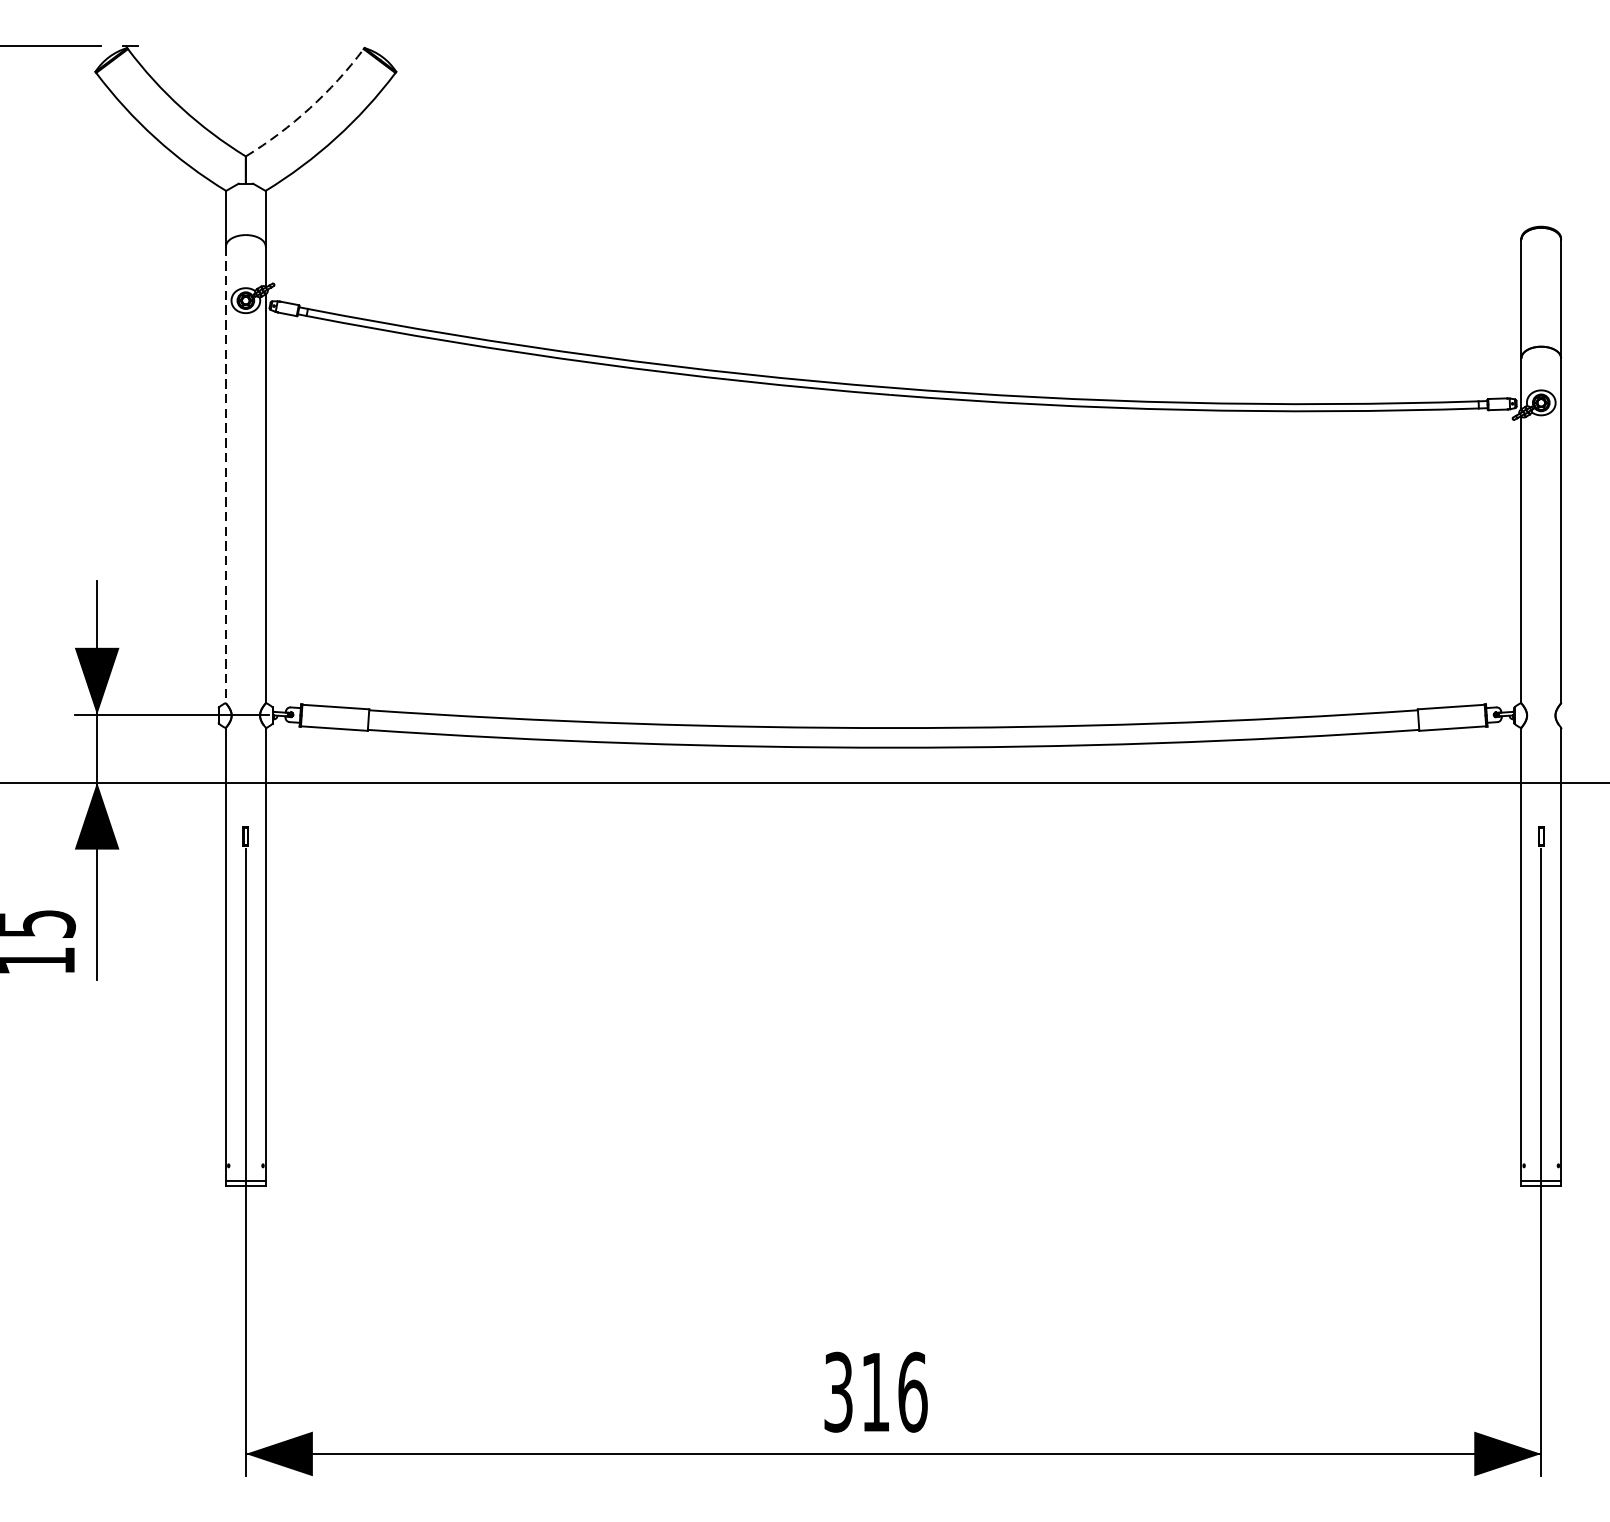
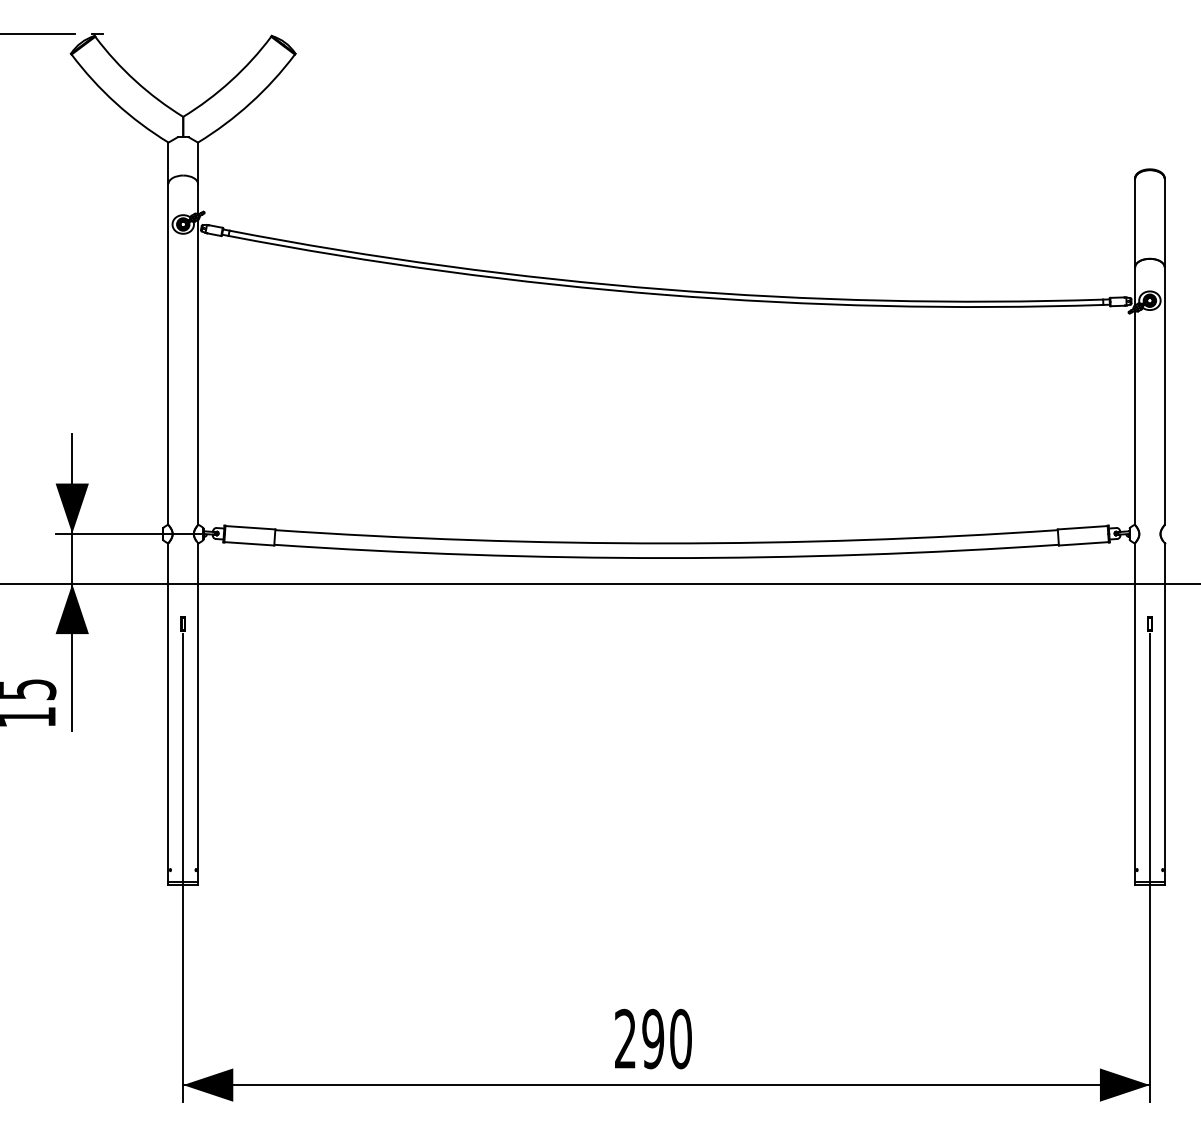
arc: (310, 107) -> (231, 80), dashed -> solid
line: (226, 474) -> (168, 354), dashed -> solid
text: (876, 1391) -> (653, 1038), 316 -> 290

